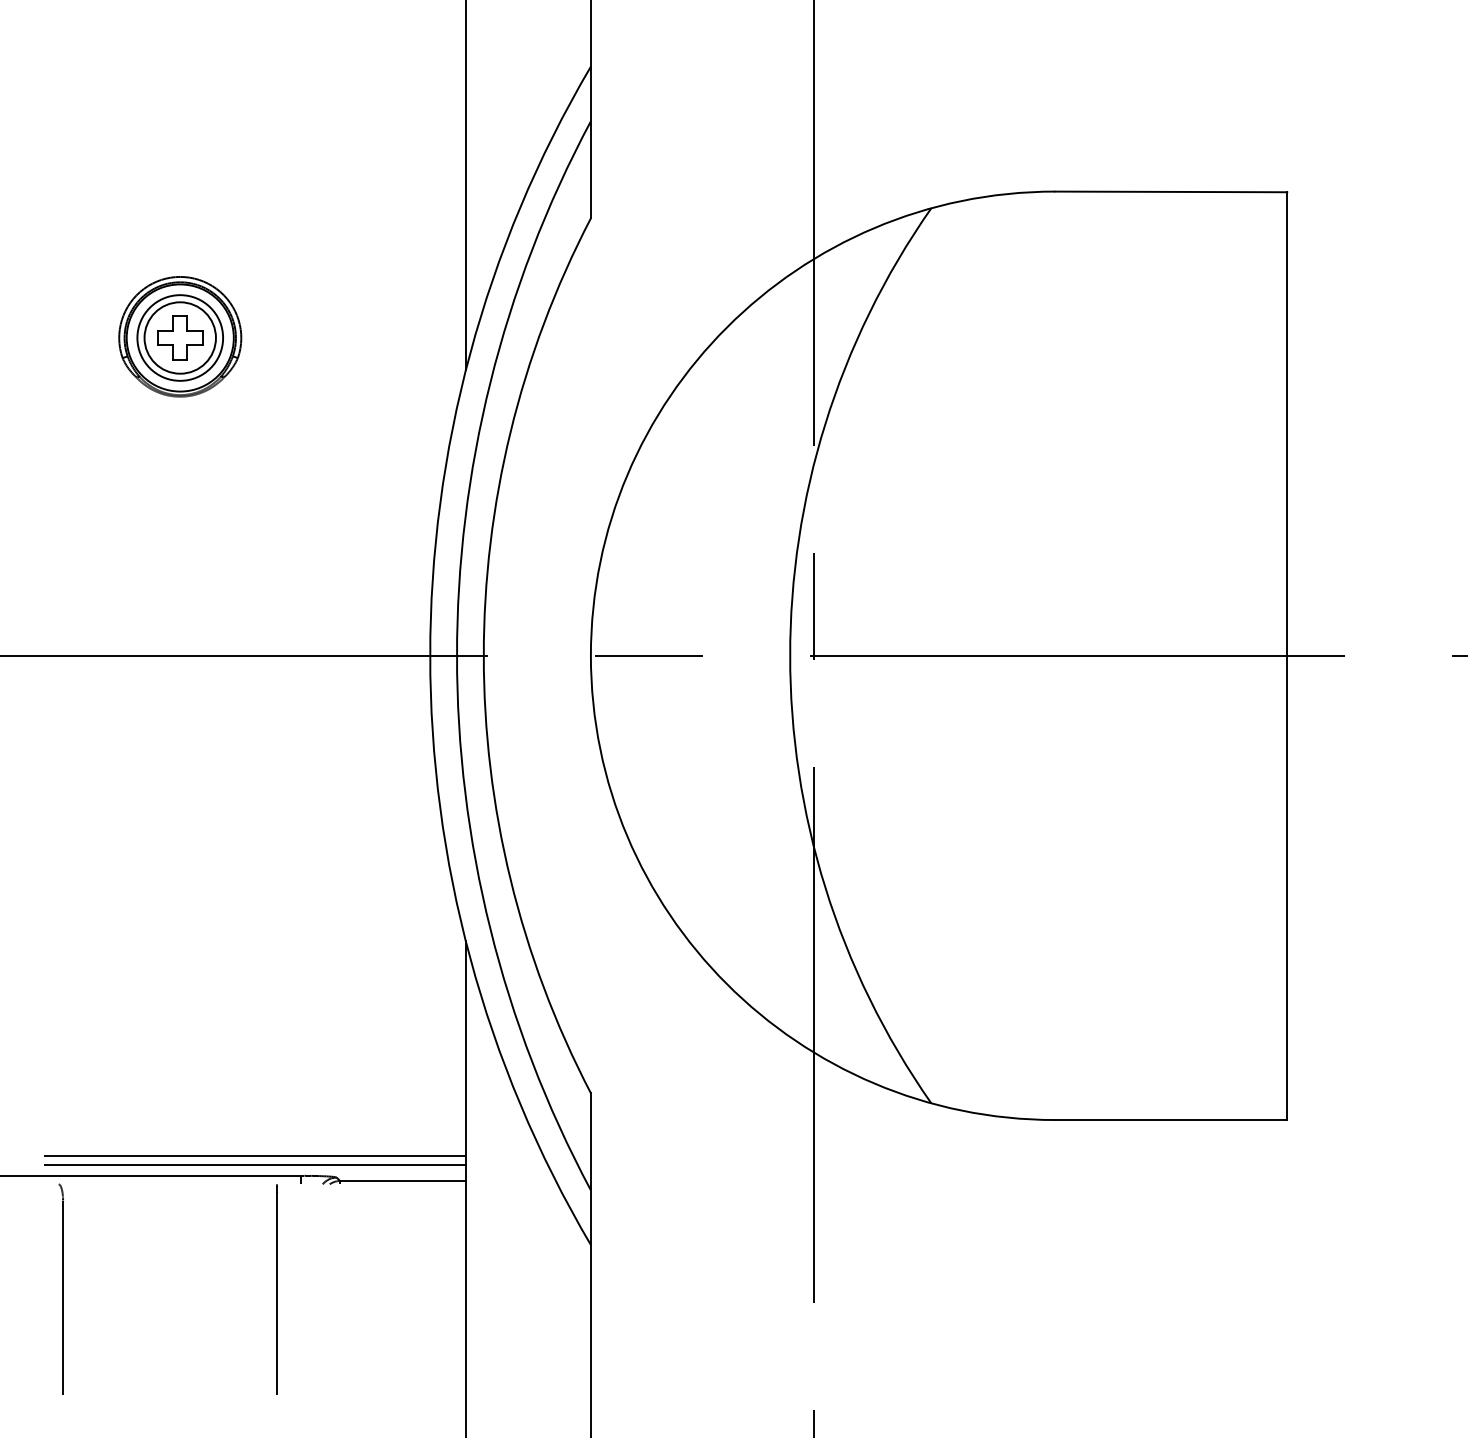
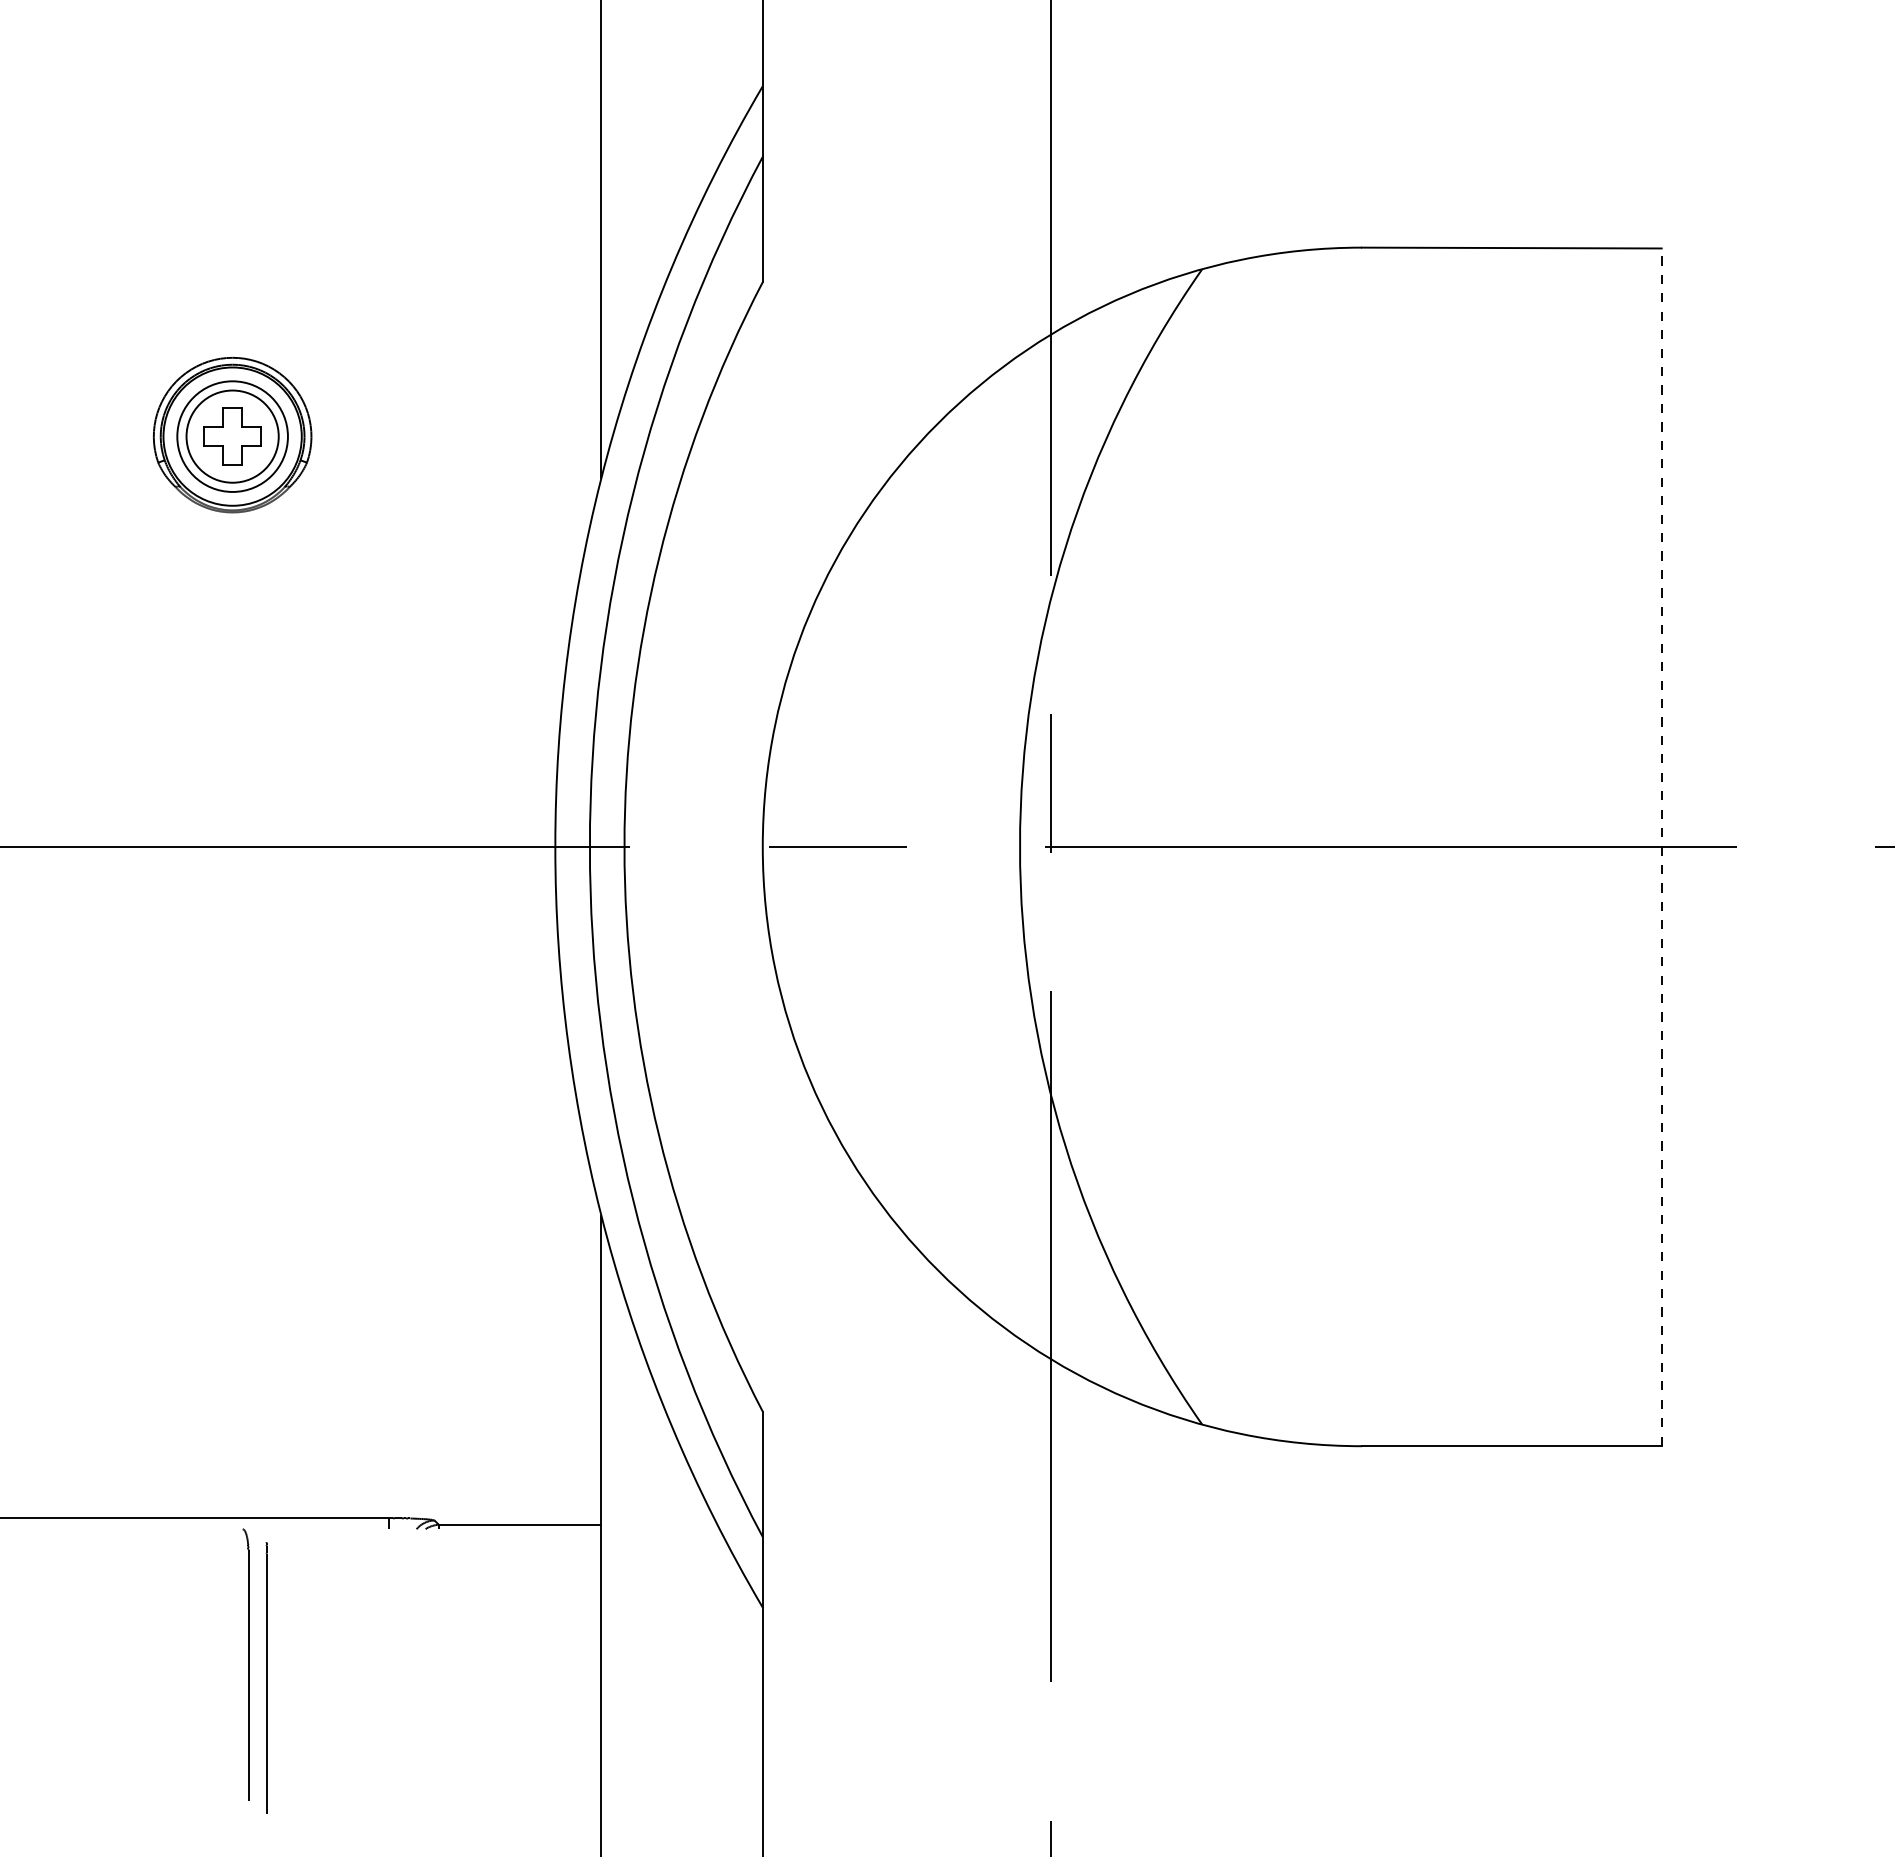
line: (1287, 656) -> (1661, 847), solid -> dashed
line: (254, 1156) -> (328, 1493), removed
line: (254, 1165) -> (328, 1504), removed
part: (60, 1289) -> (245, 1664), moved
line: (276, 1289) -> (266, 1677), moved

